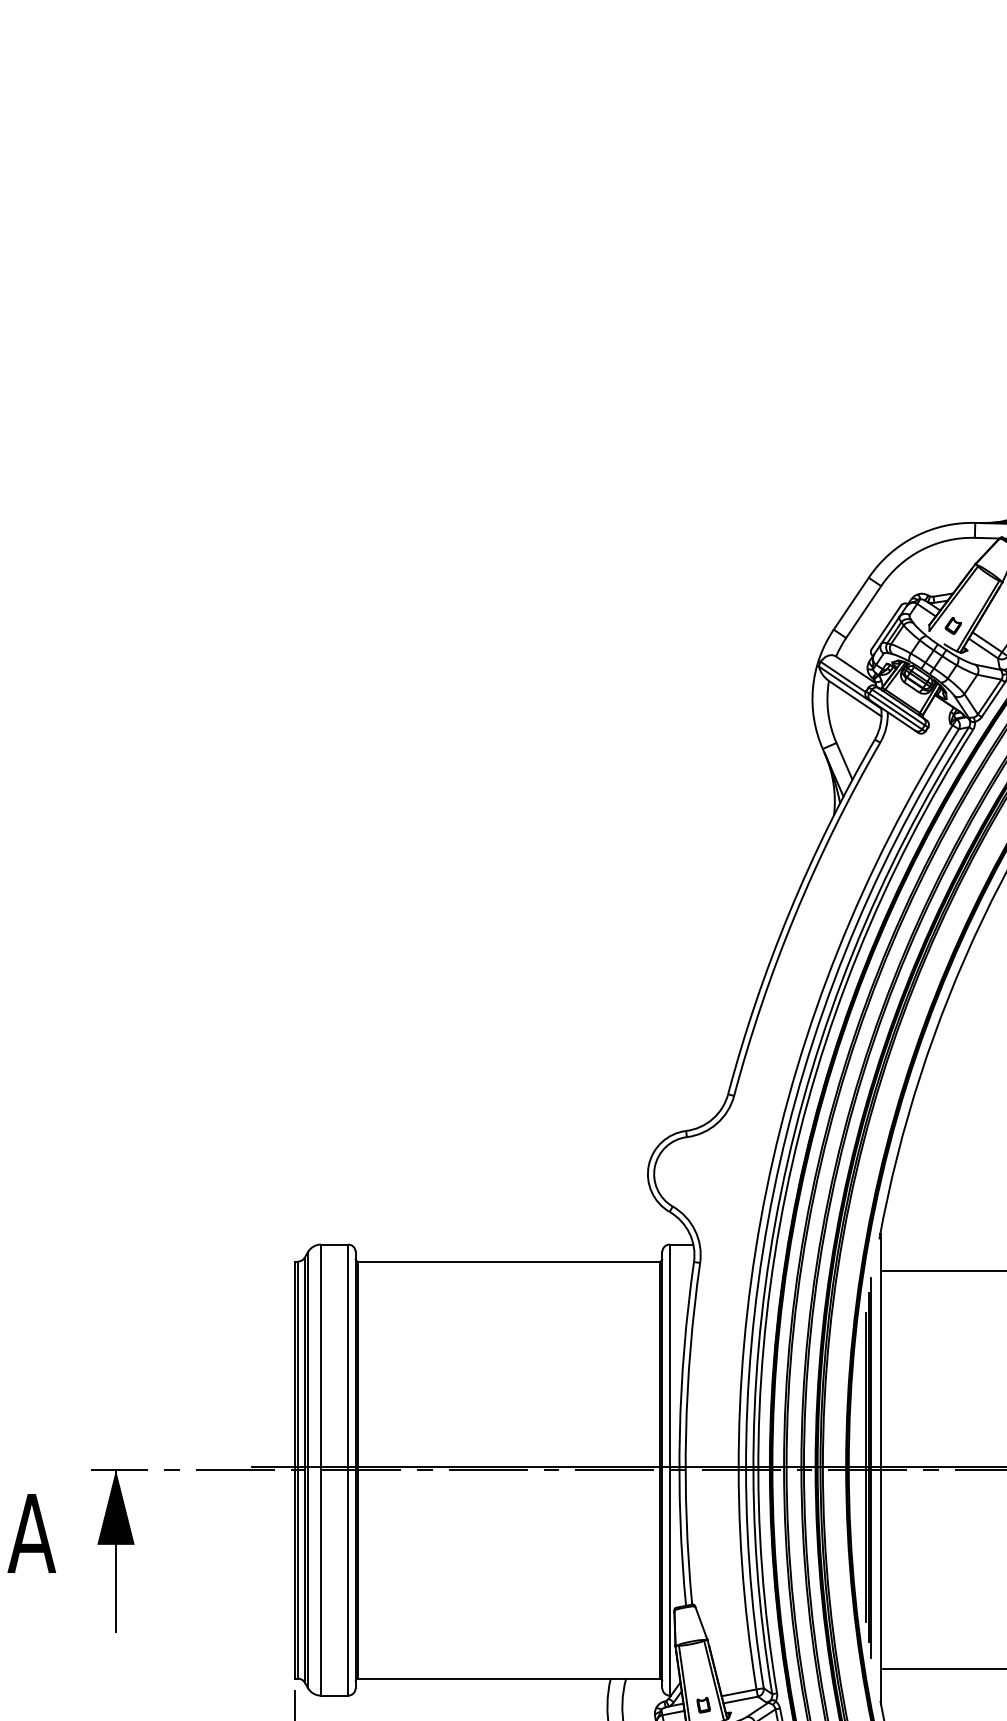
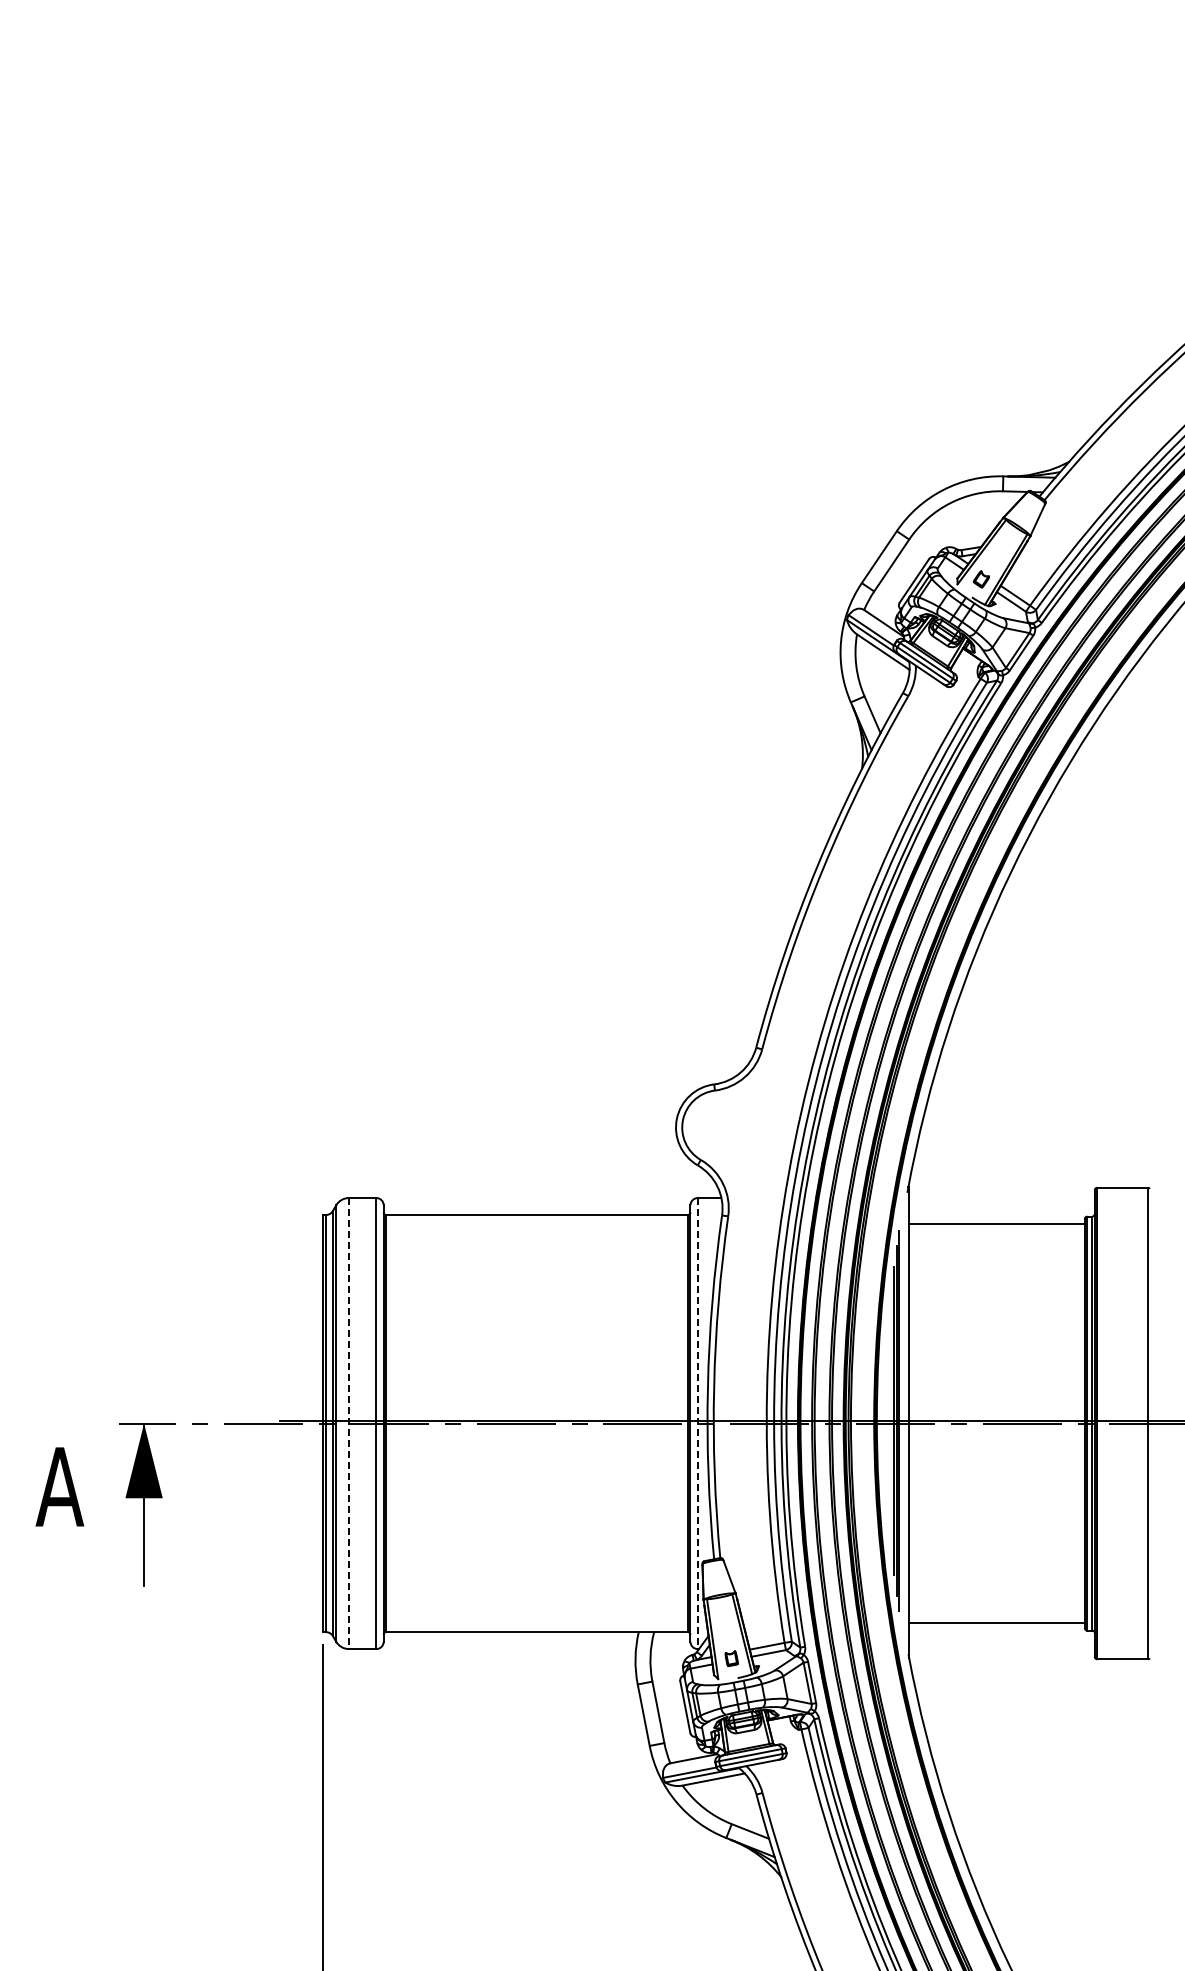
line: (320, 1470) -> (348, 1423), solid -> dashed
line: (669, 1470) -> (697, 1423), solid -> dashed

